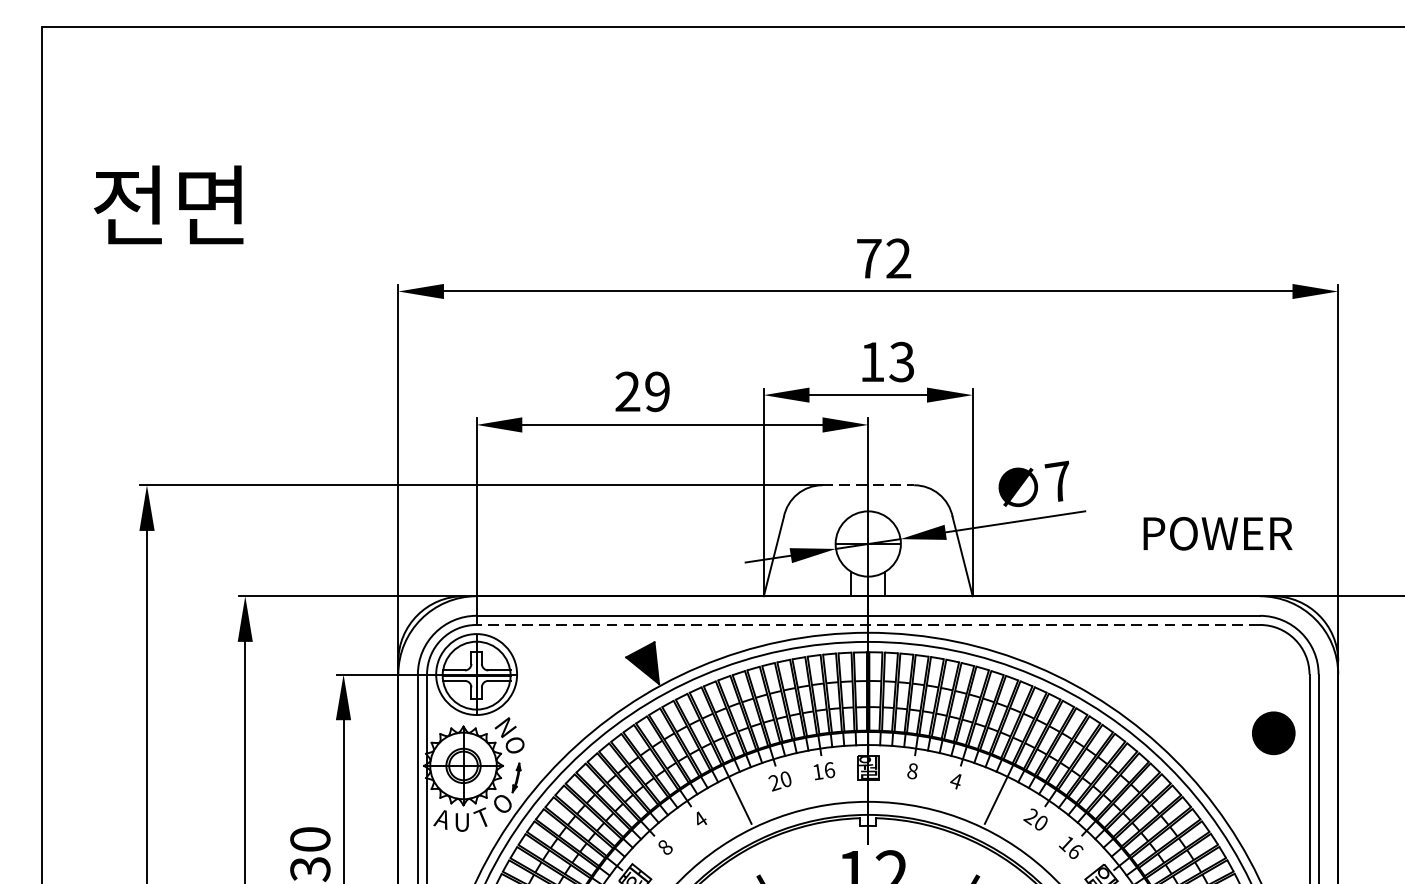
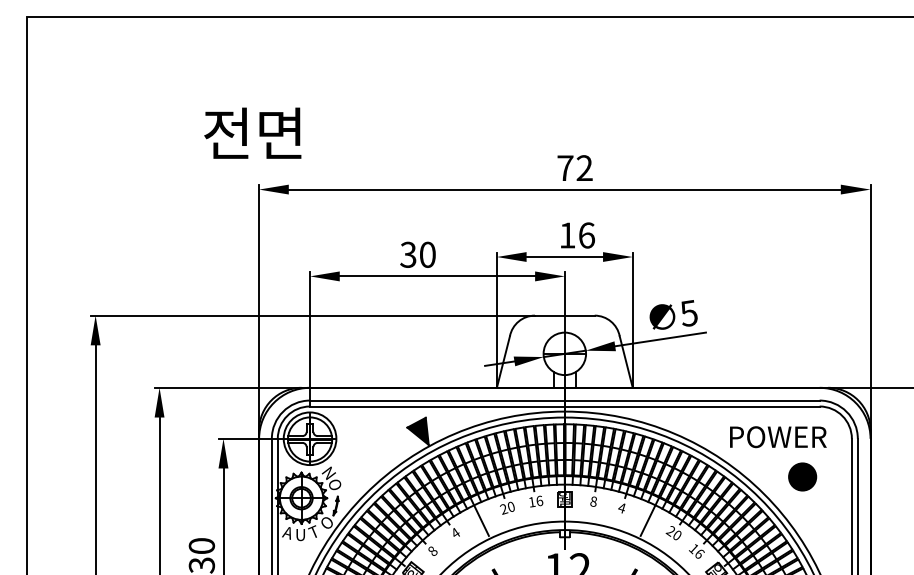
text: (168, 203) -> (252, 132), moved
text: (901, 362) -> (586, 235), 13 -> 16
text: (641, 391) -> (417, 254), 29 -> 30
text: (1058, 480) -> (688, 312), 7 -> 5
line: (867, 485) -> (564, 315), dashed -> solid
text: (1218, 534) -> (778, 437), moved
line: (867, 624) -> (564, 406), dashed -> solid
part: (1273, 732) -> (802, 476), moved

